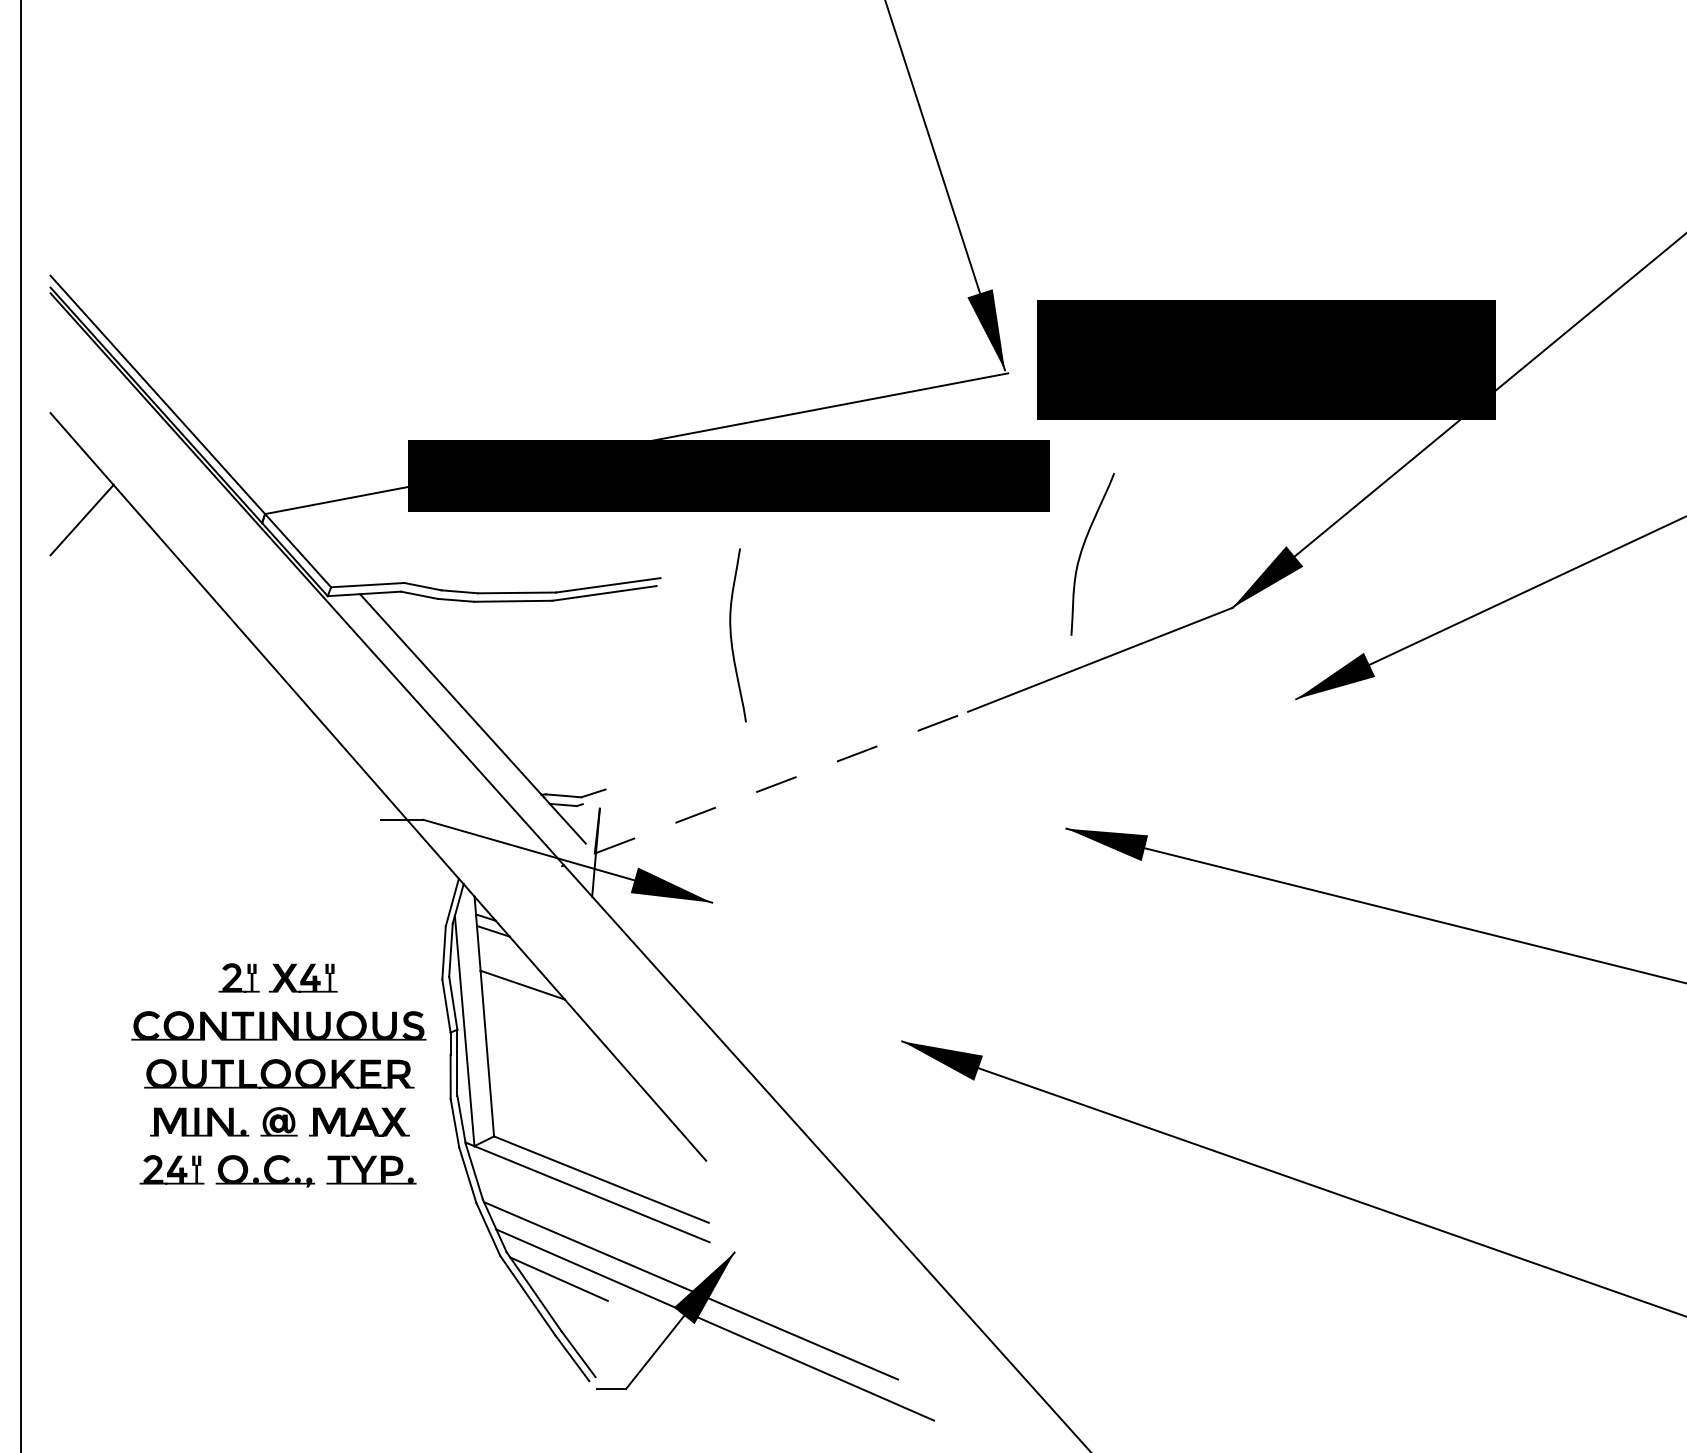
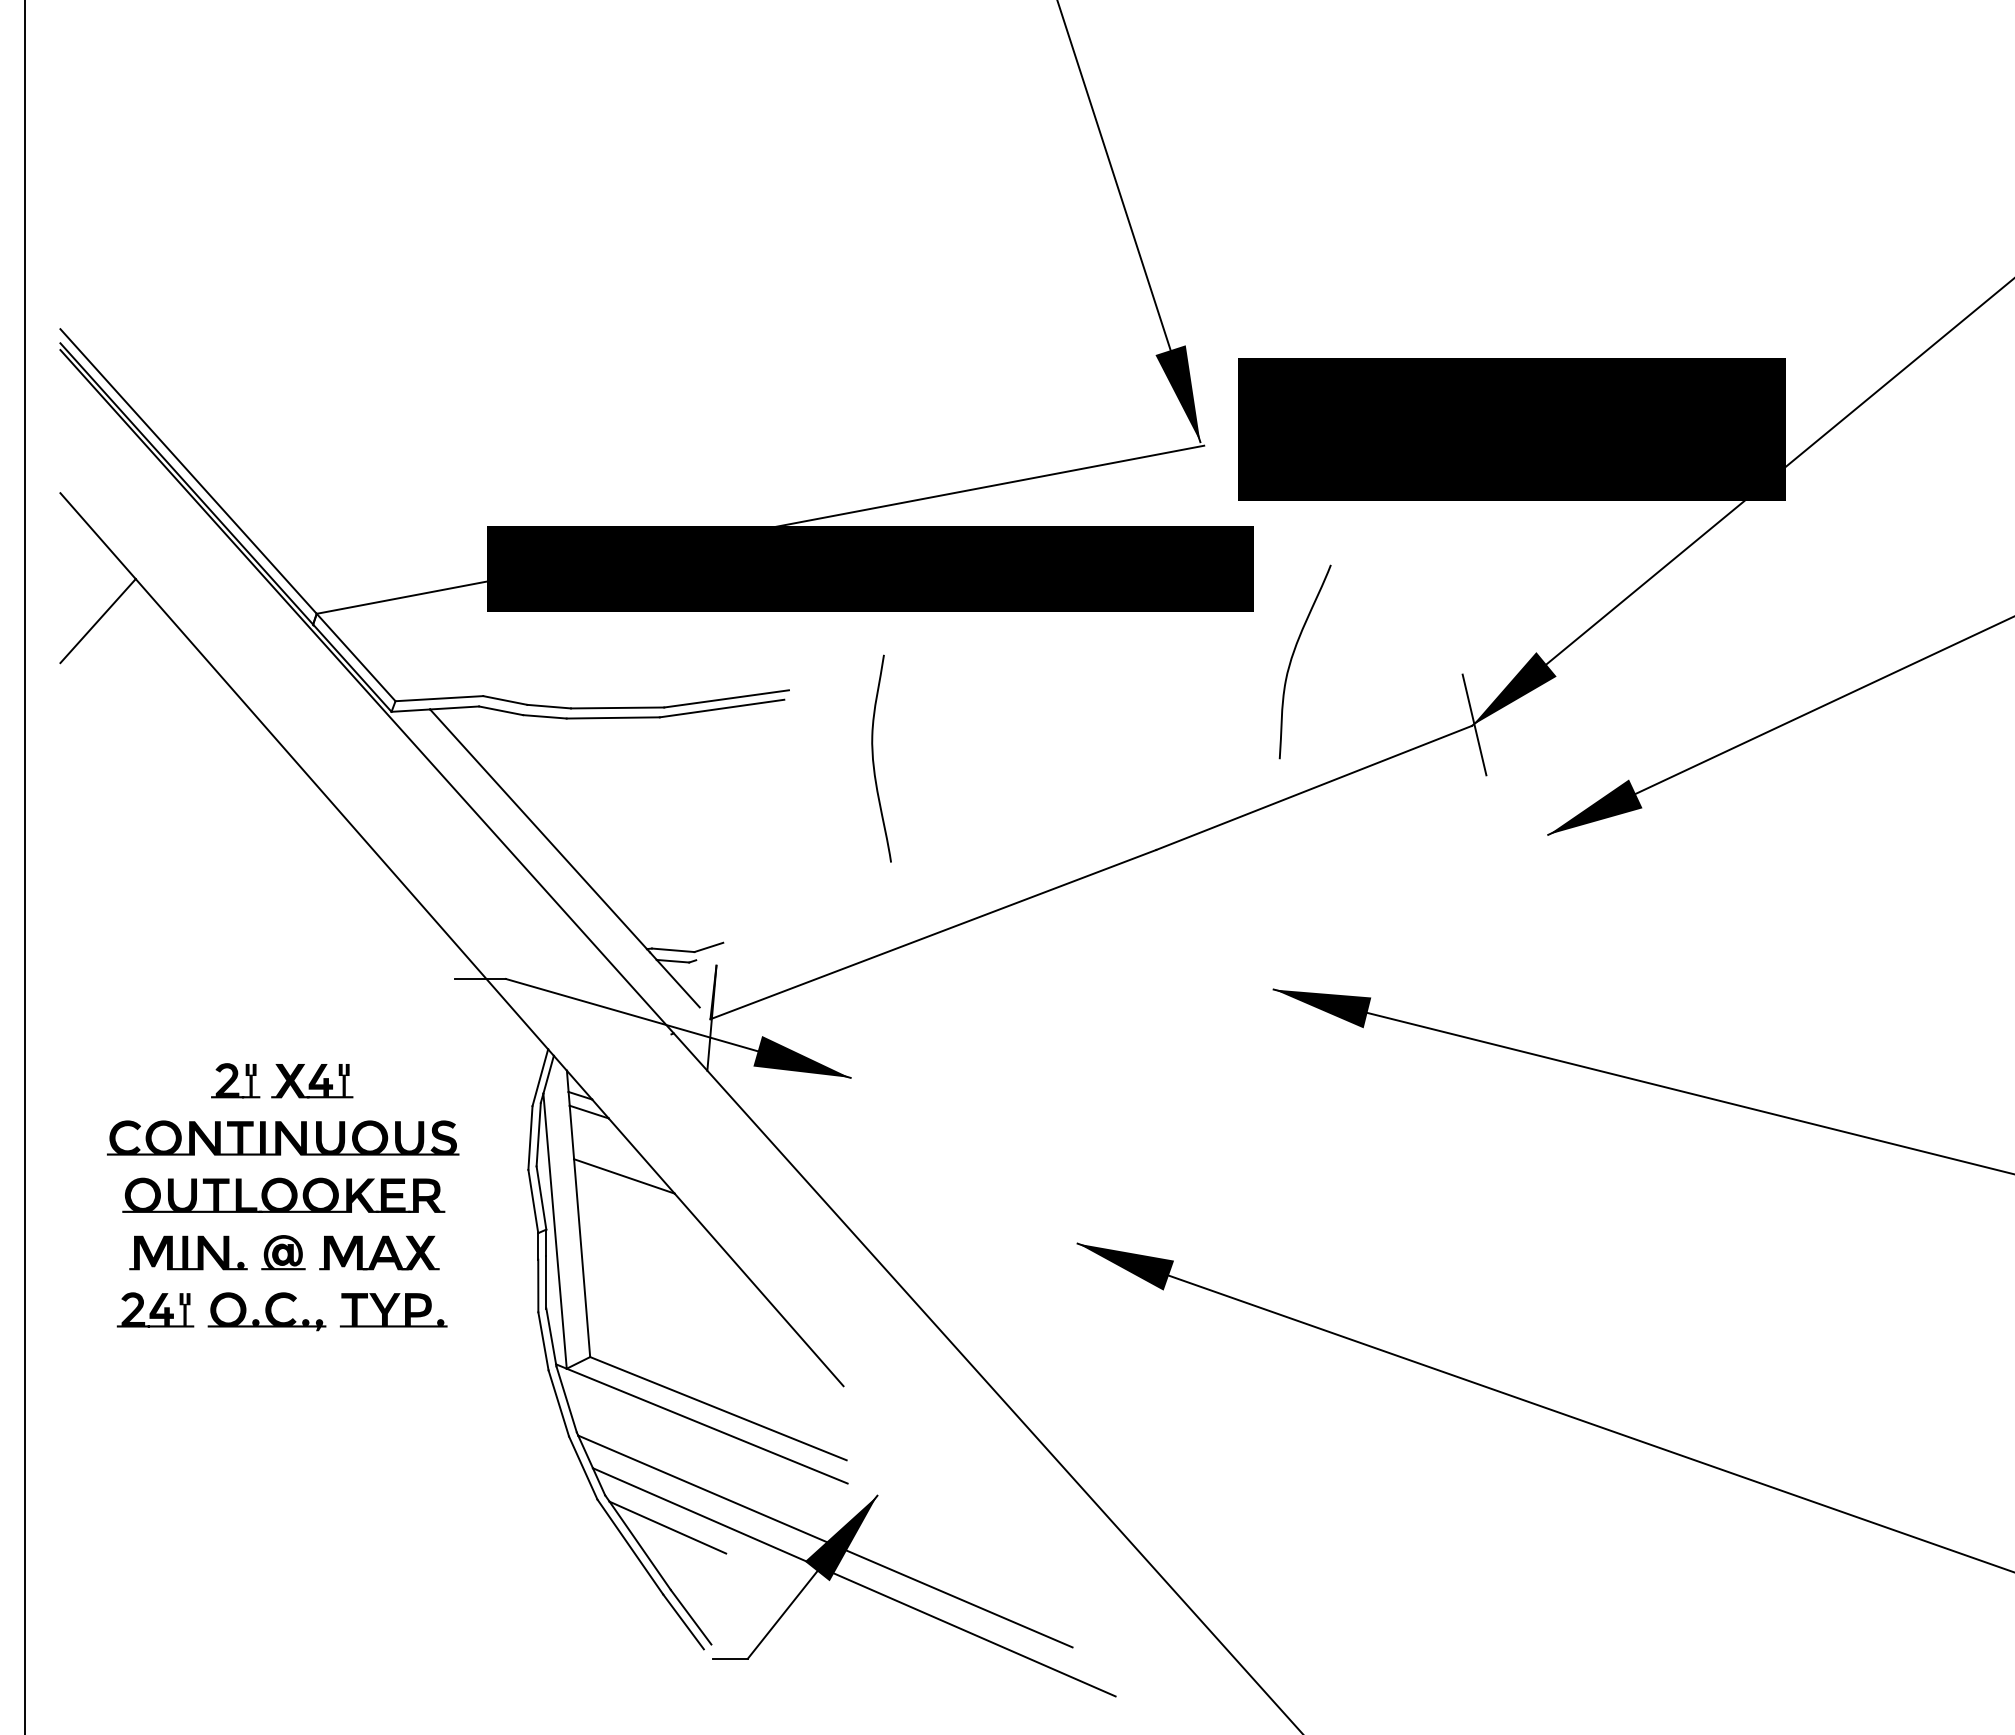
line: (1234, 606) -> (1474, 724), added
line: (781, 782) -> (933, 934), dashed -> solid
text: (279, 1075) -> (283, 1197), moved

